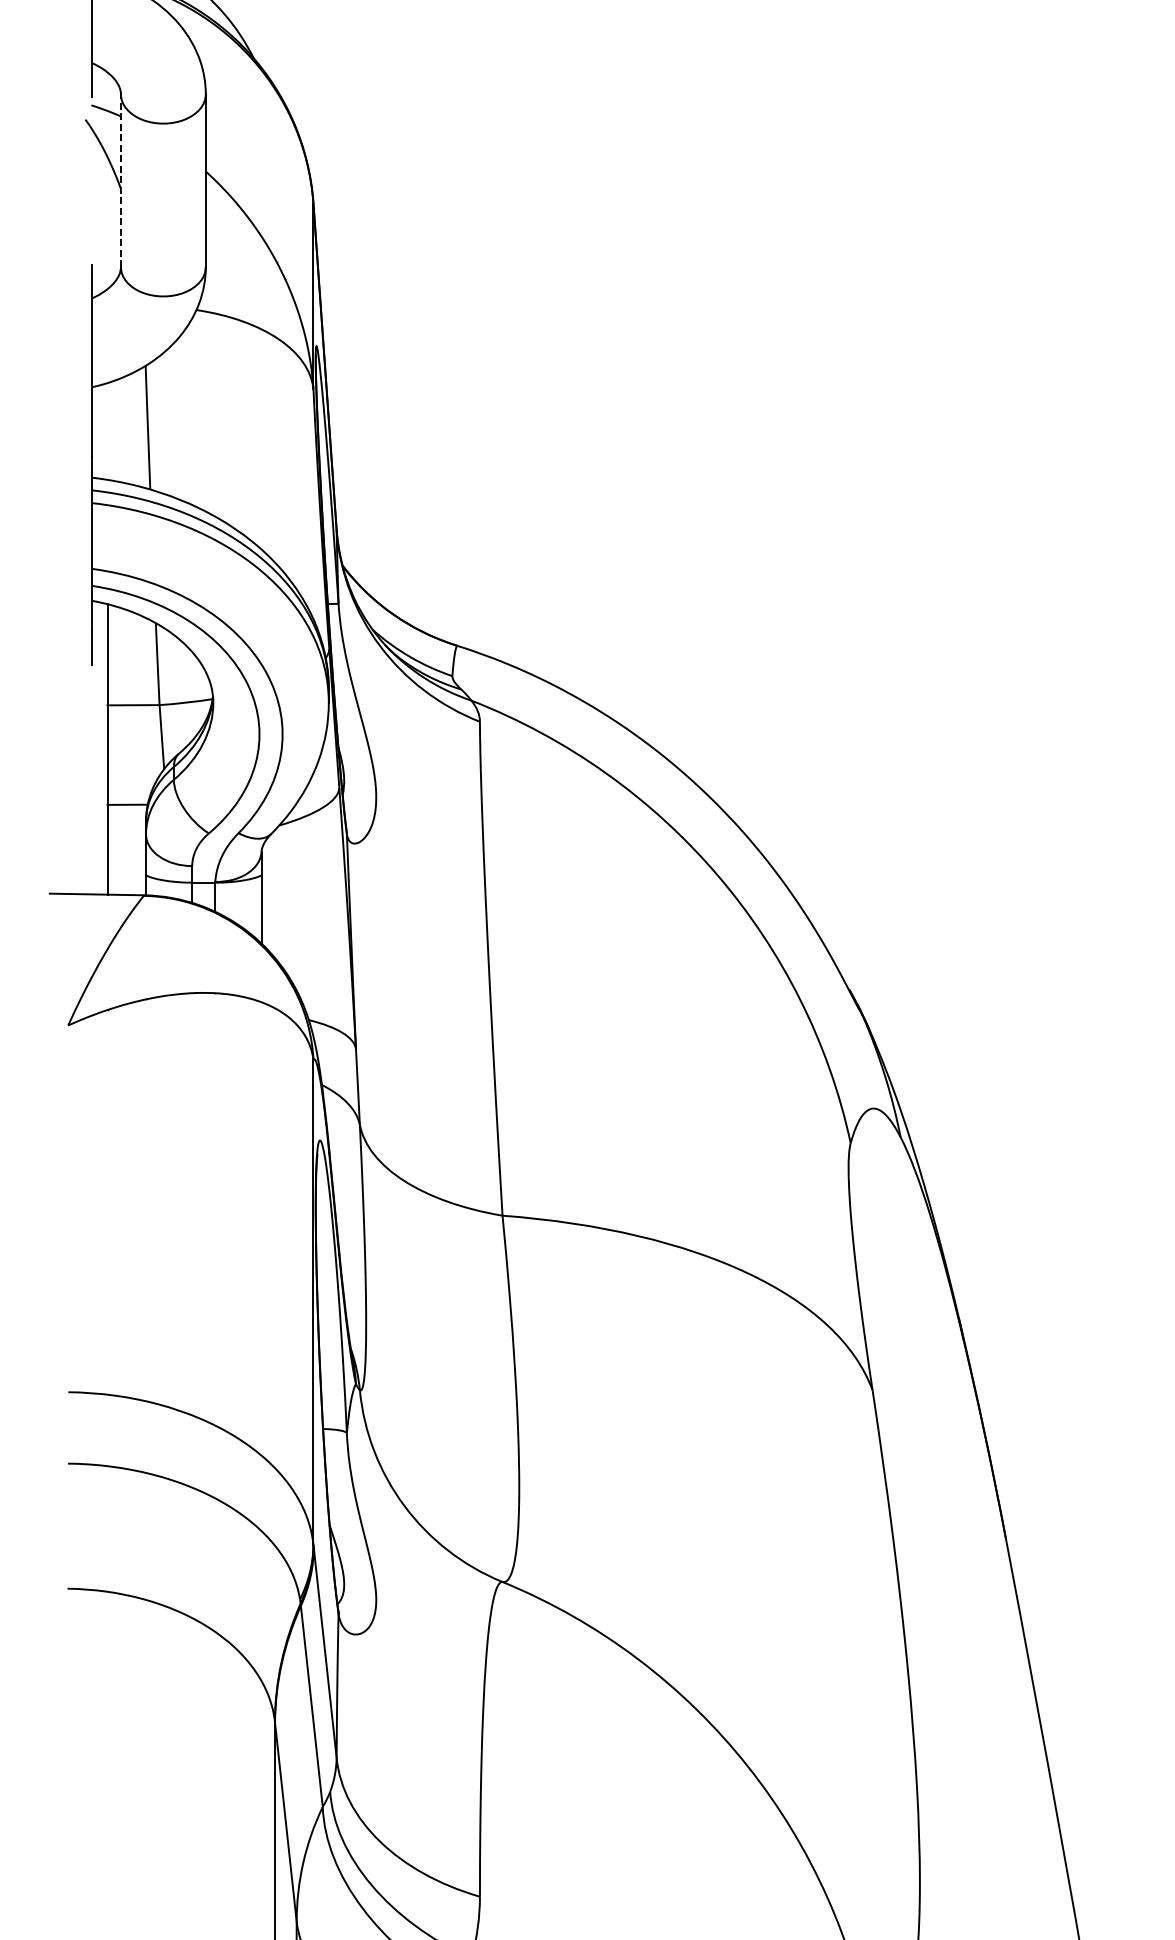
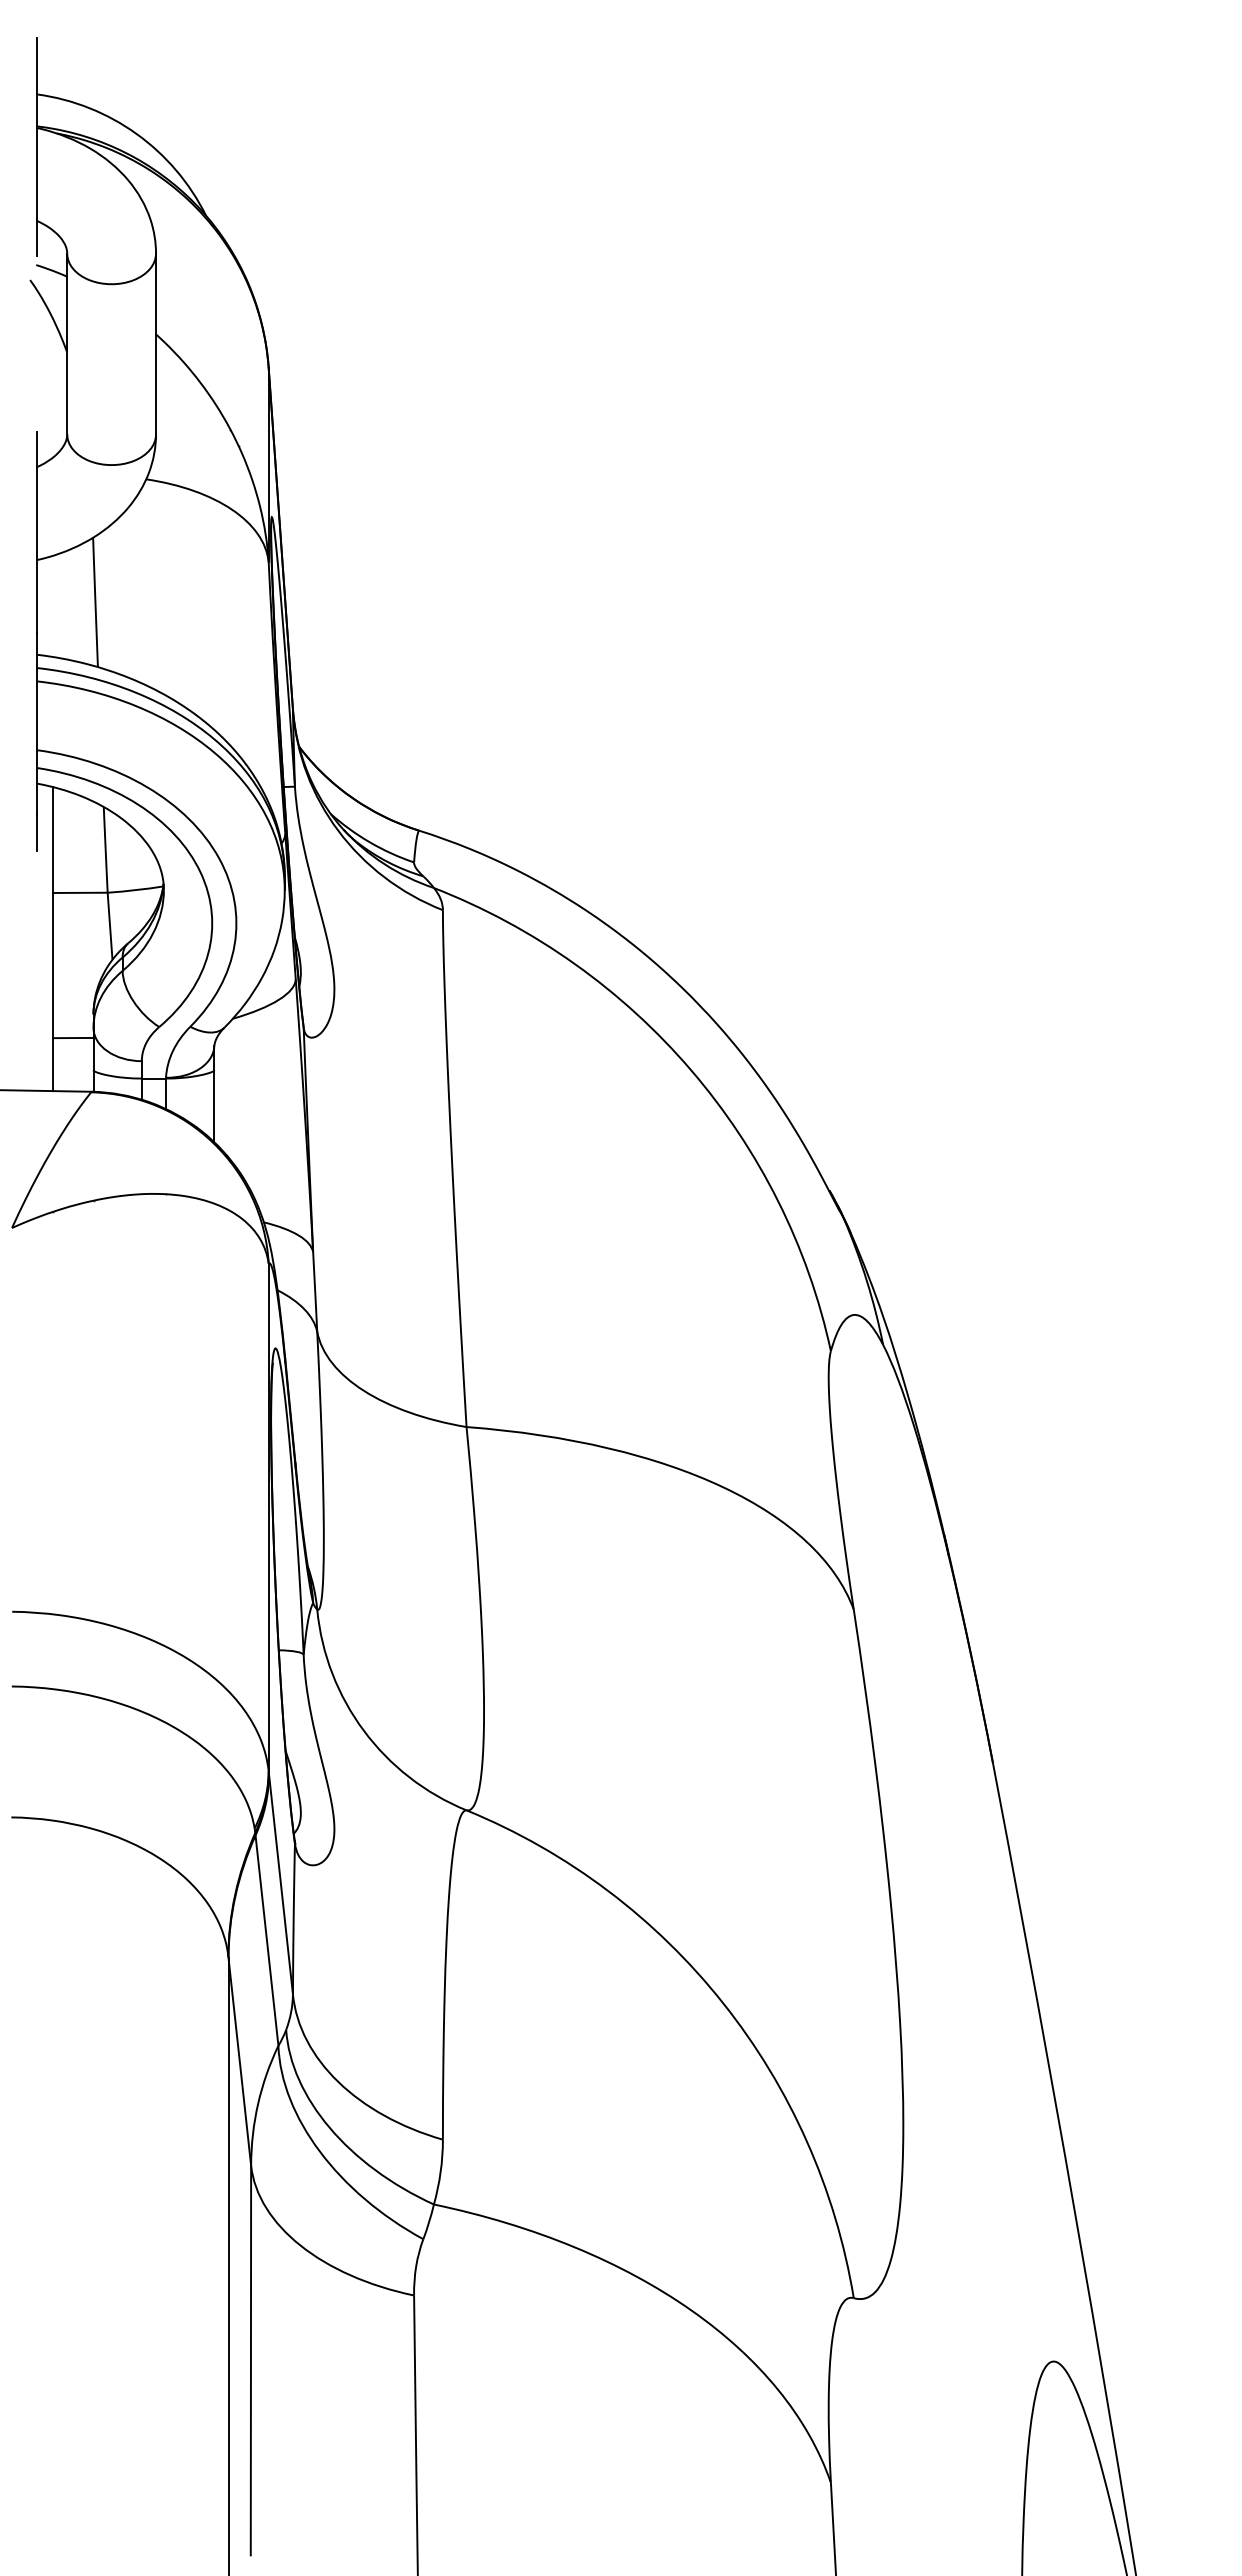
line: (121, 180) -> (67, 343), dashed -> solid
line: (126, 804) -> (73, 1037), moved

